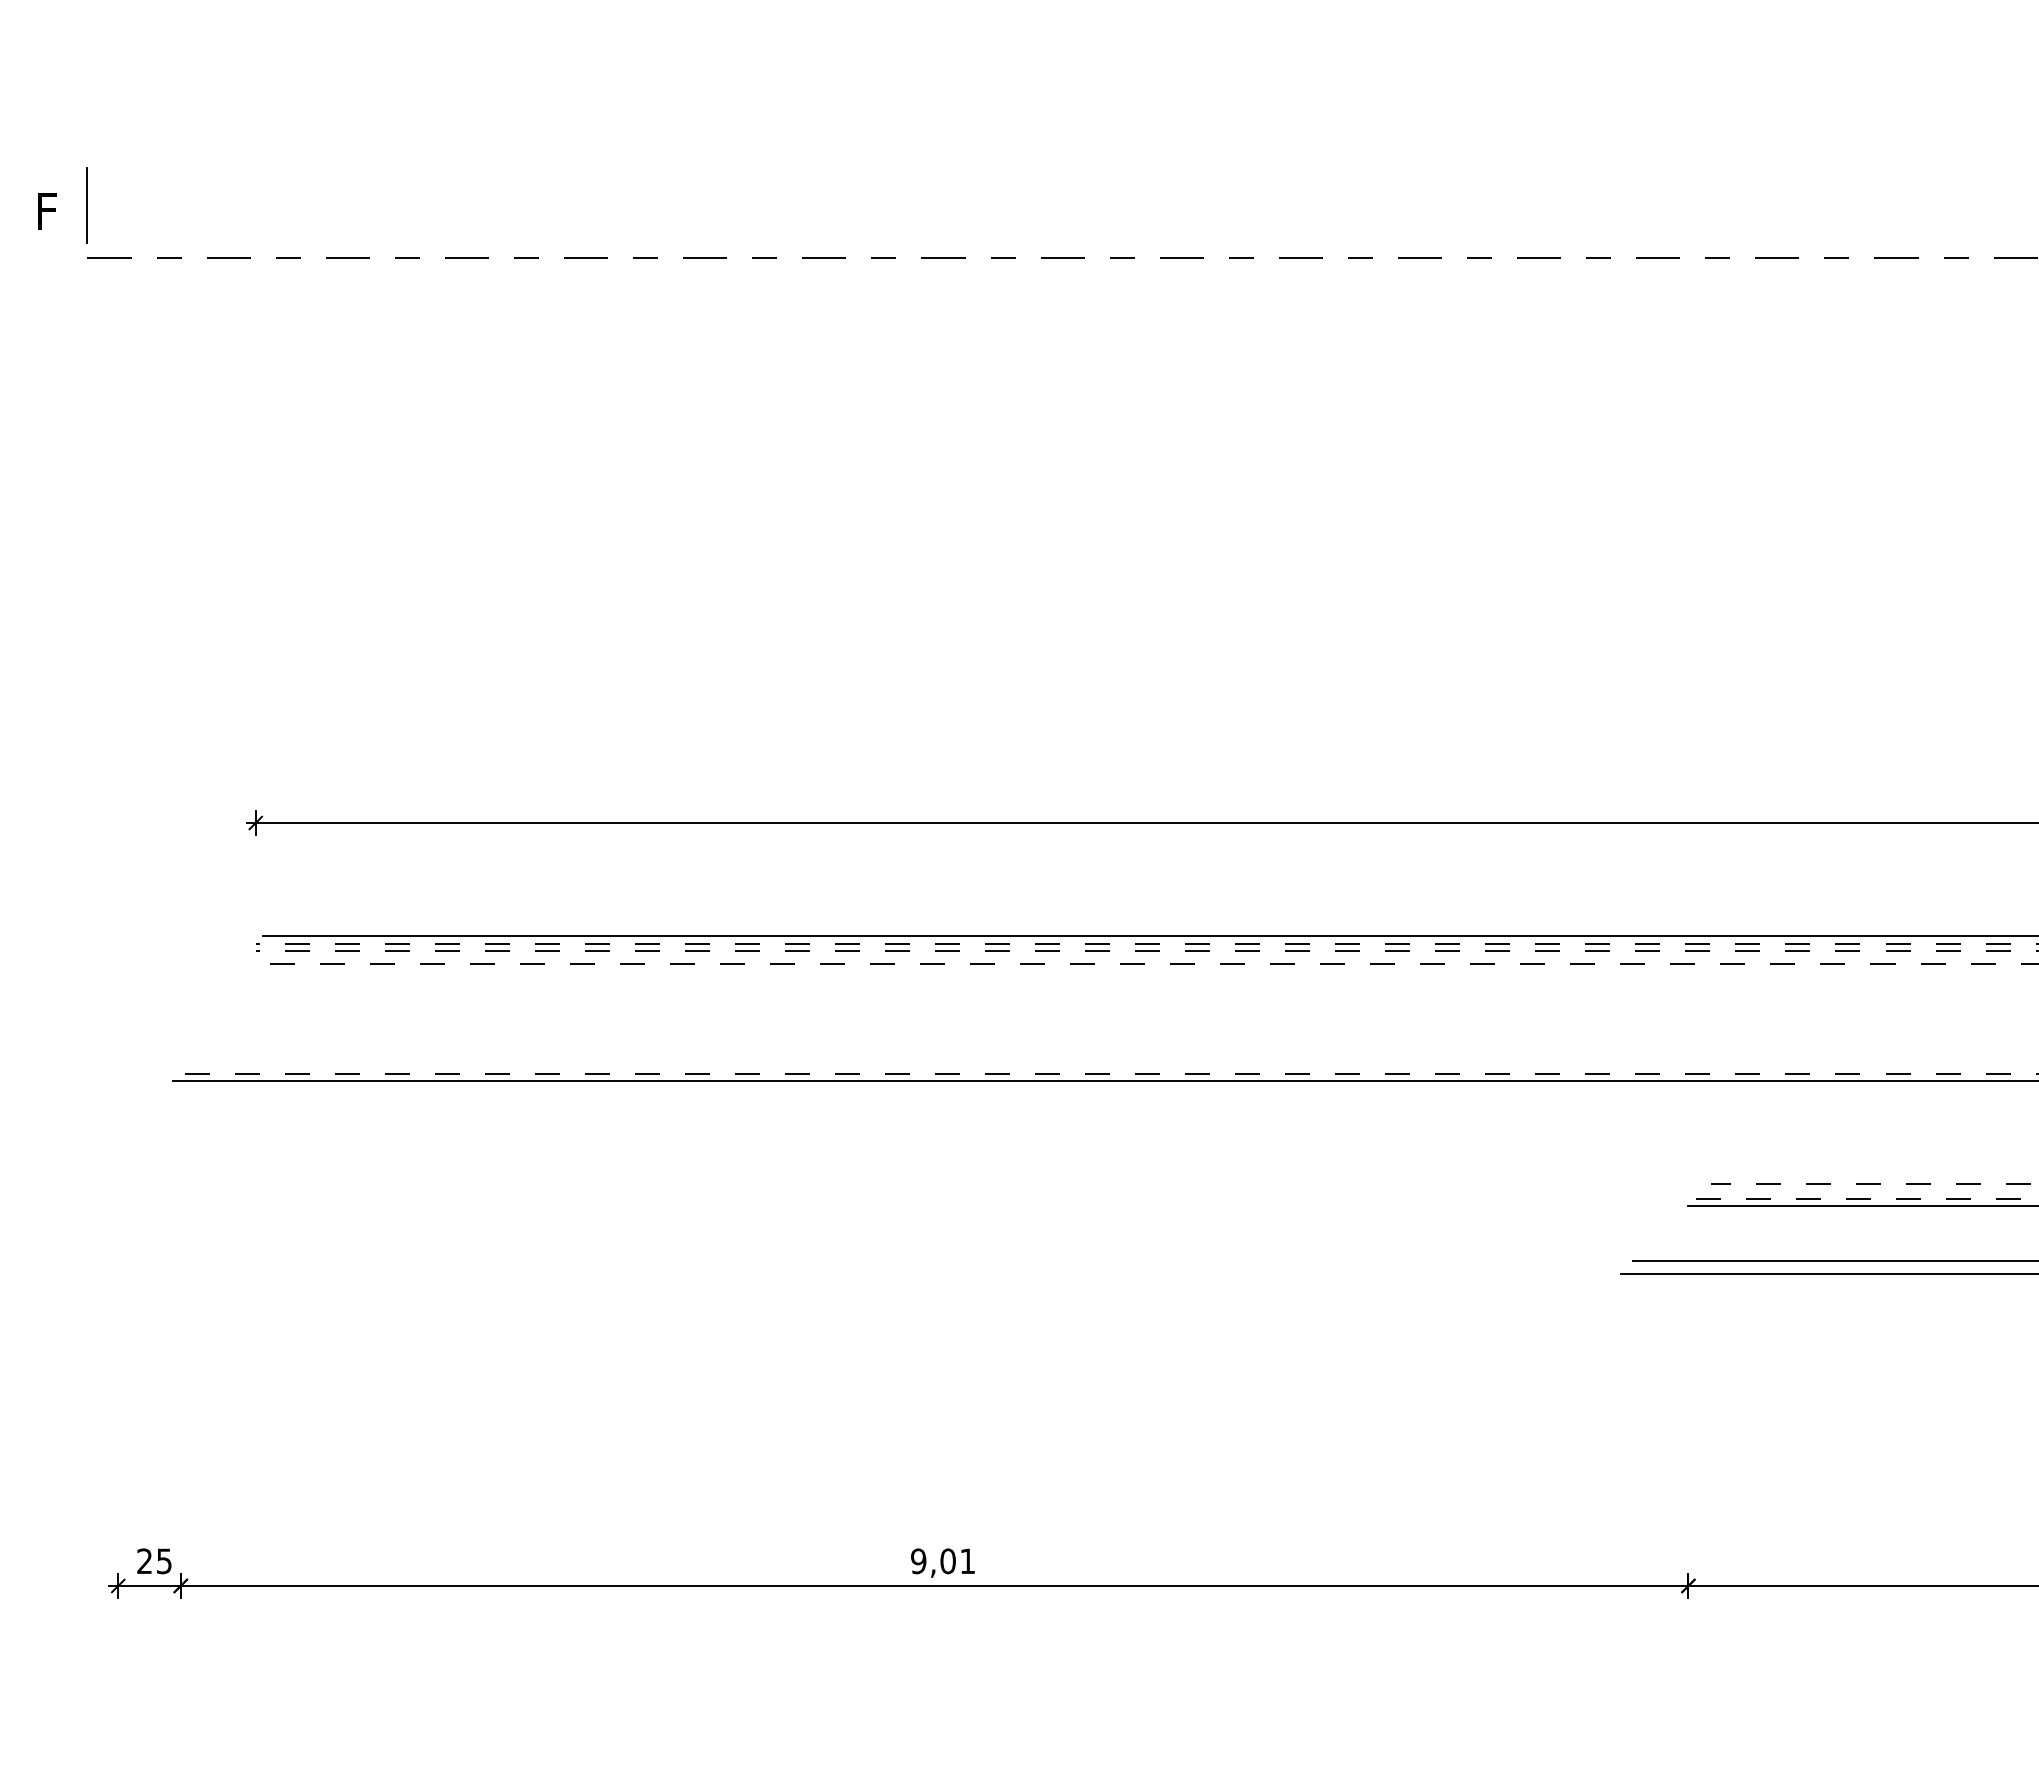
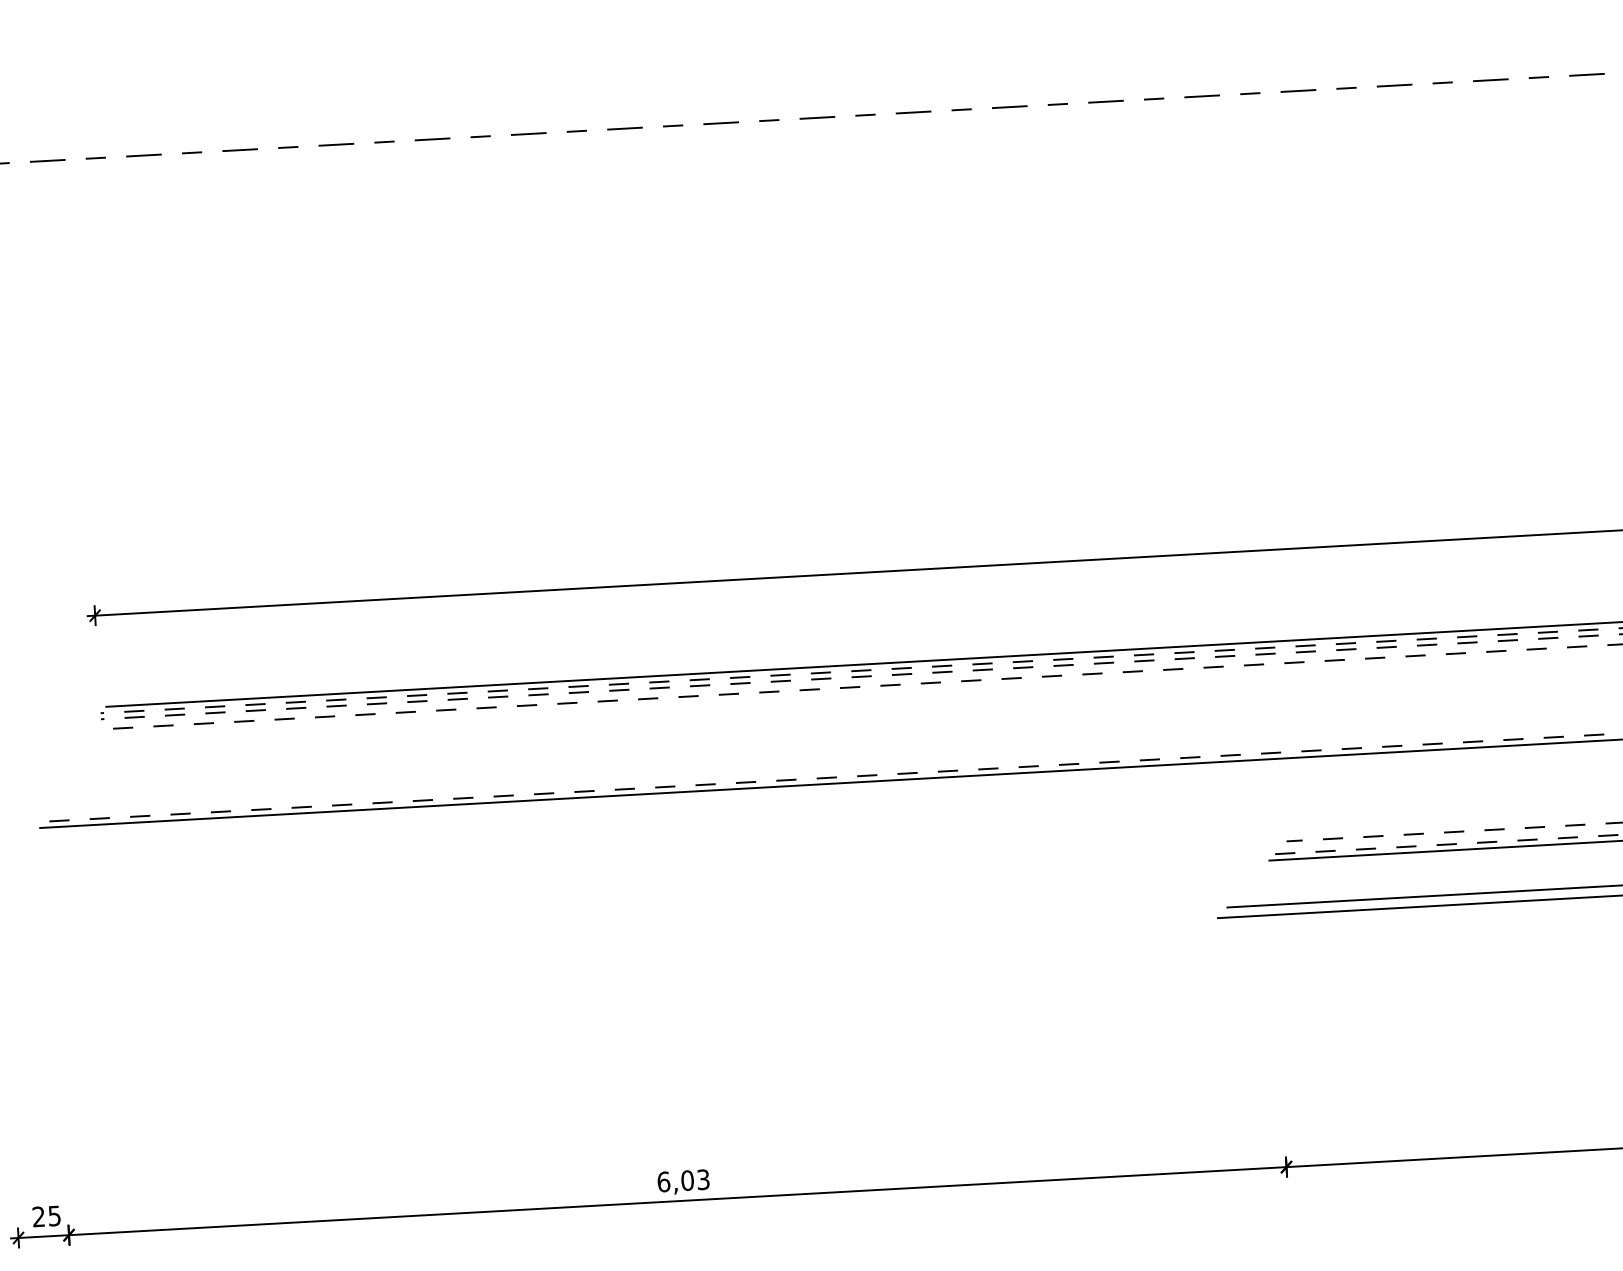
text: (943, 1561) -> (683, 1180), 9,01 -> 6,03

